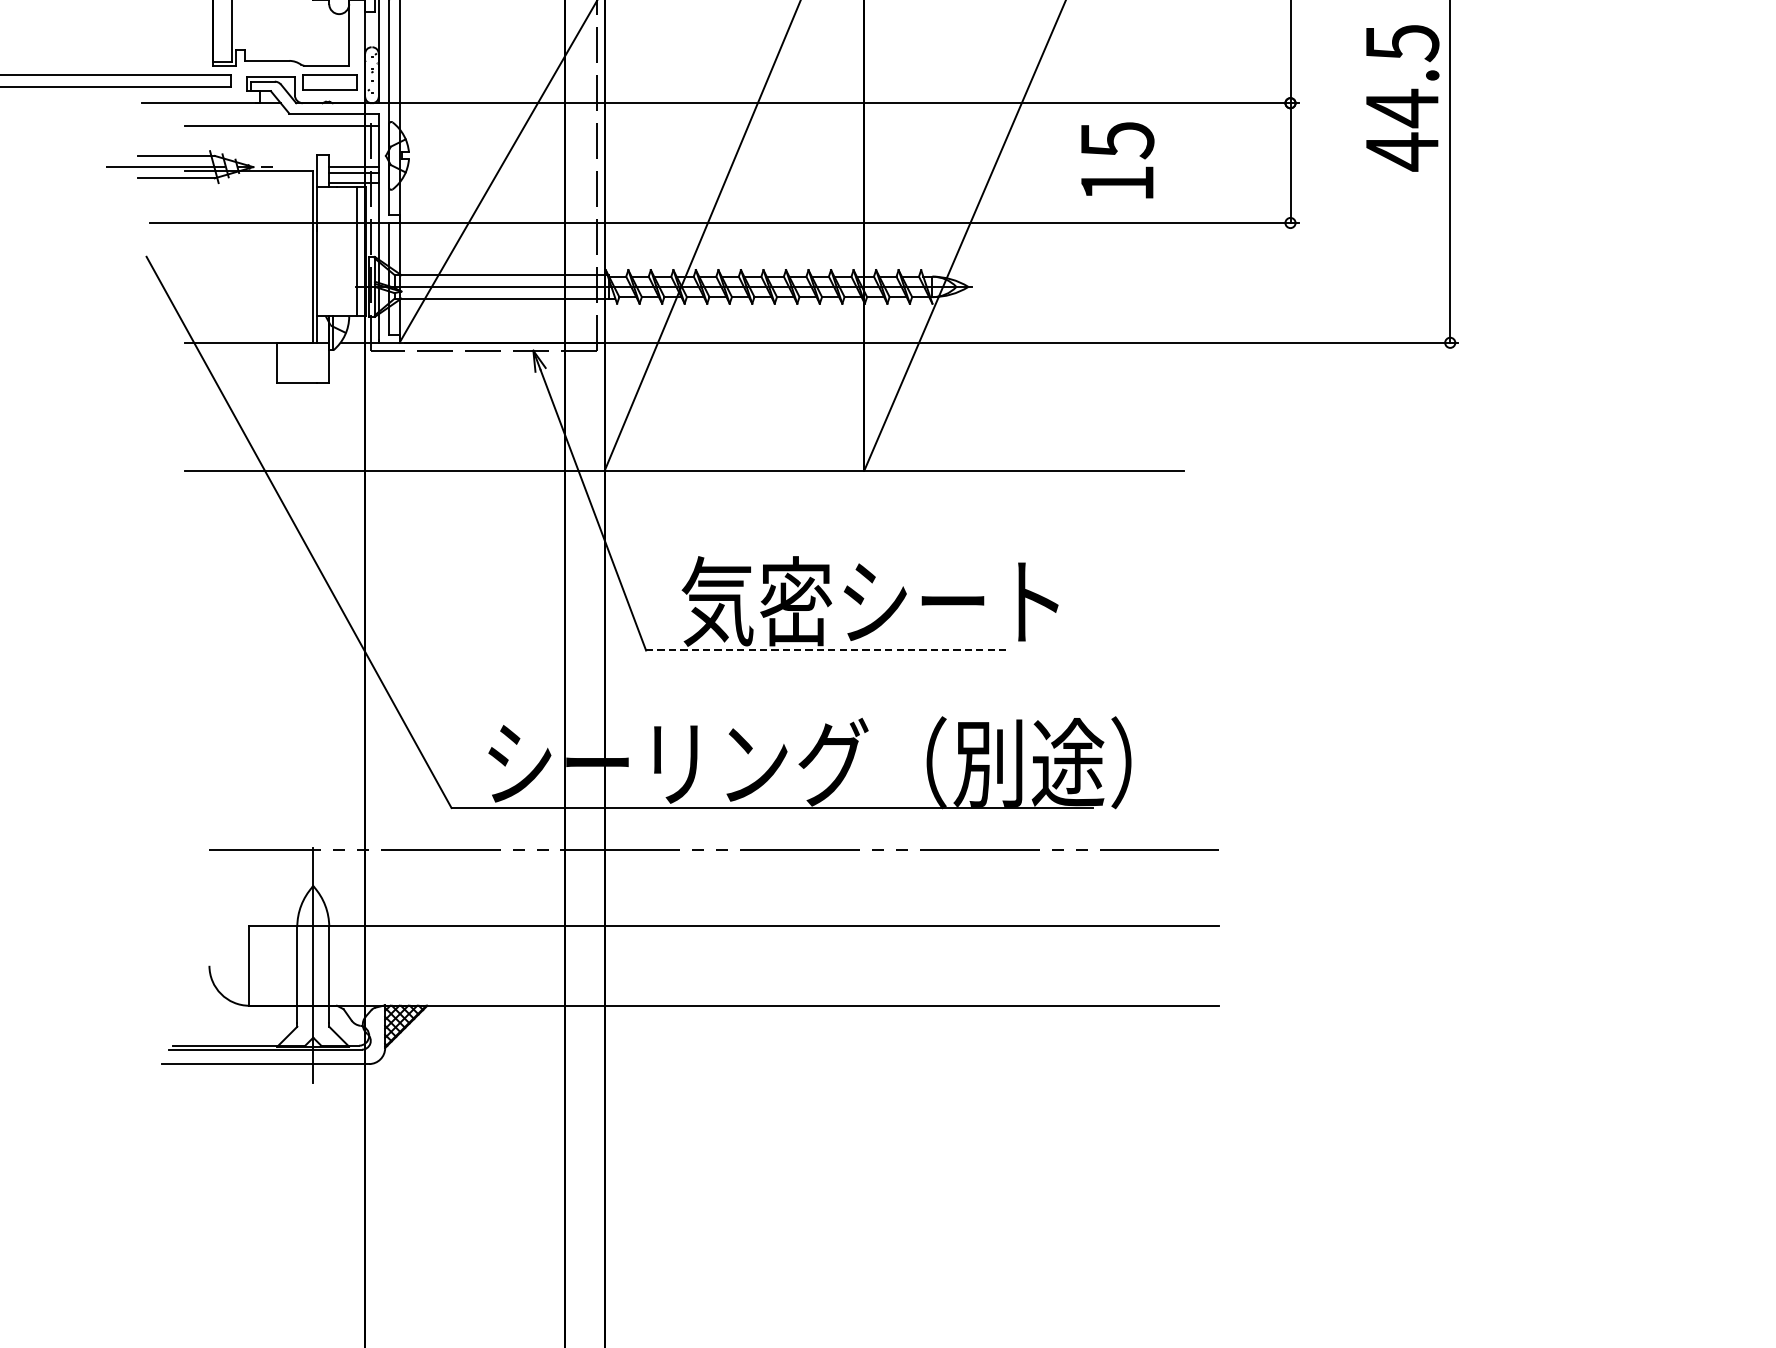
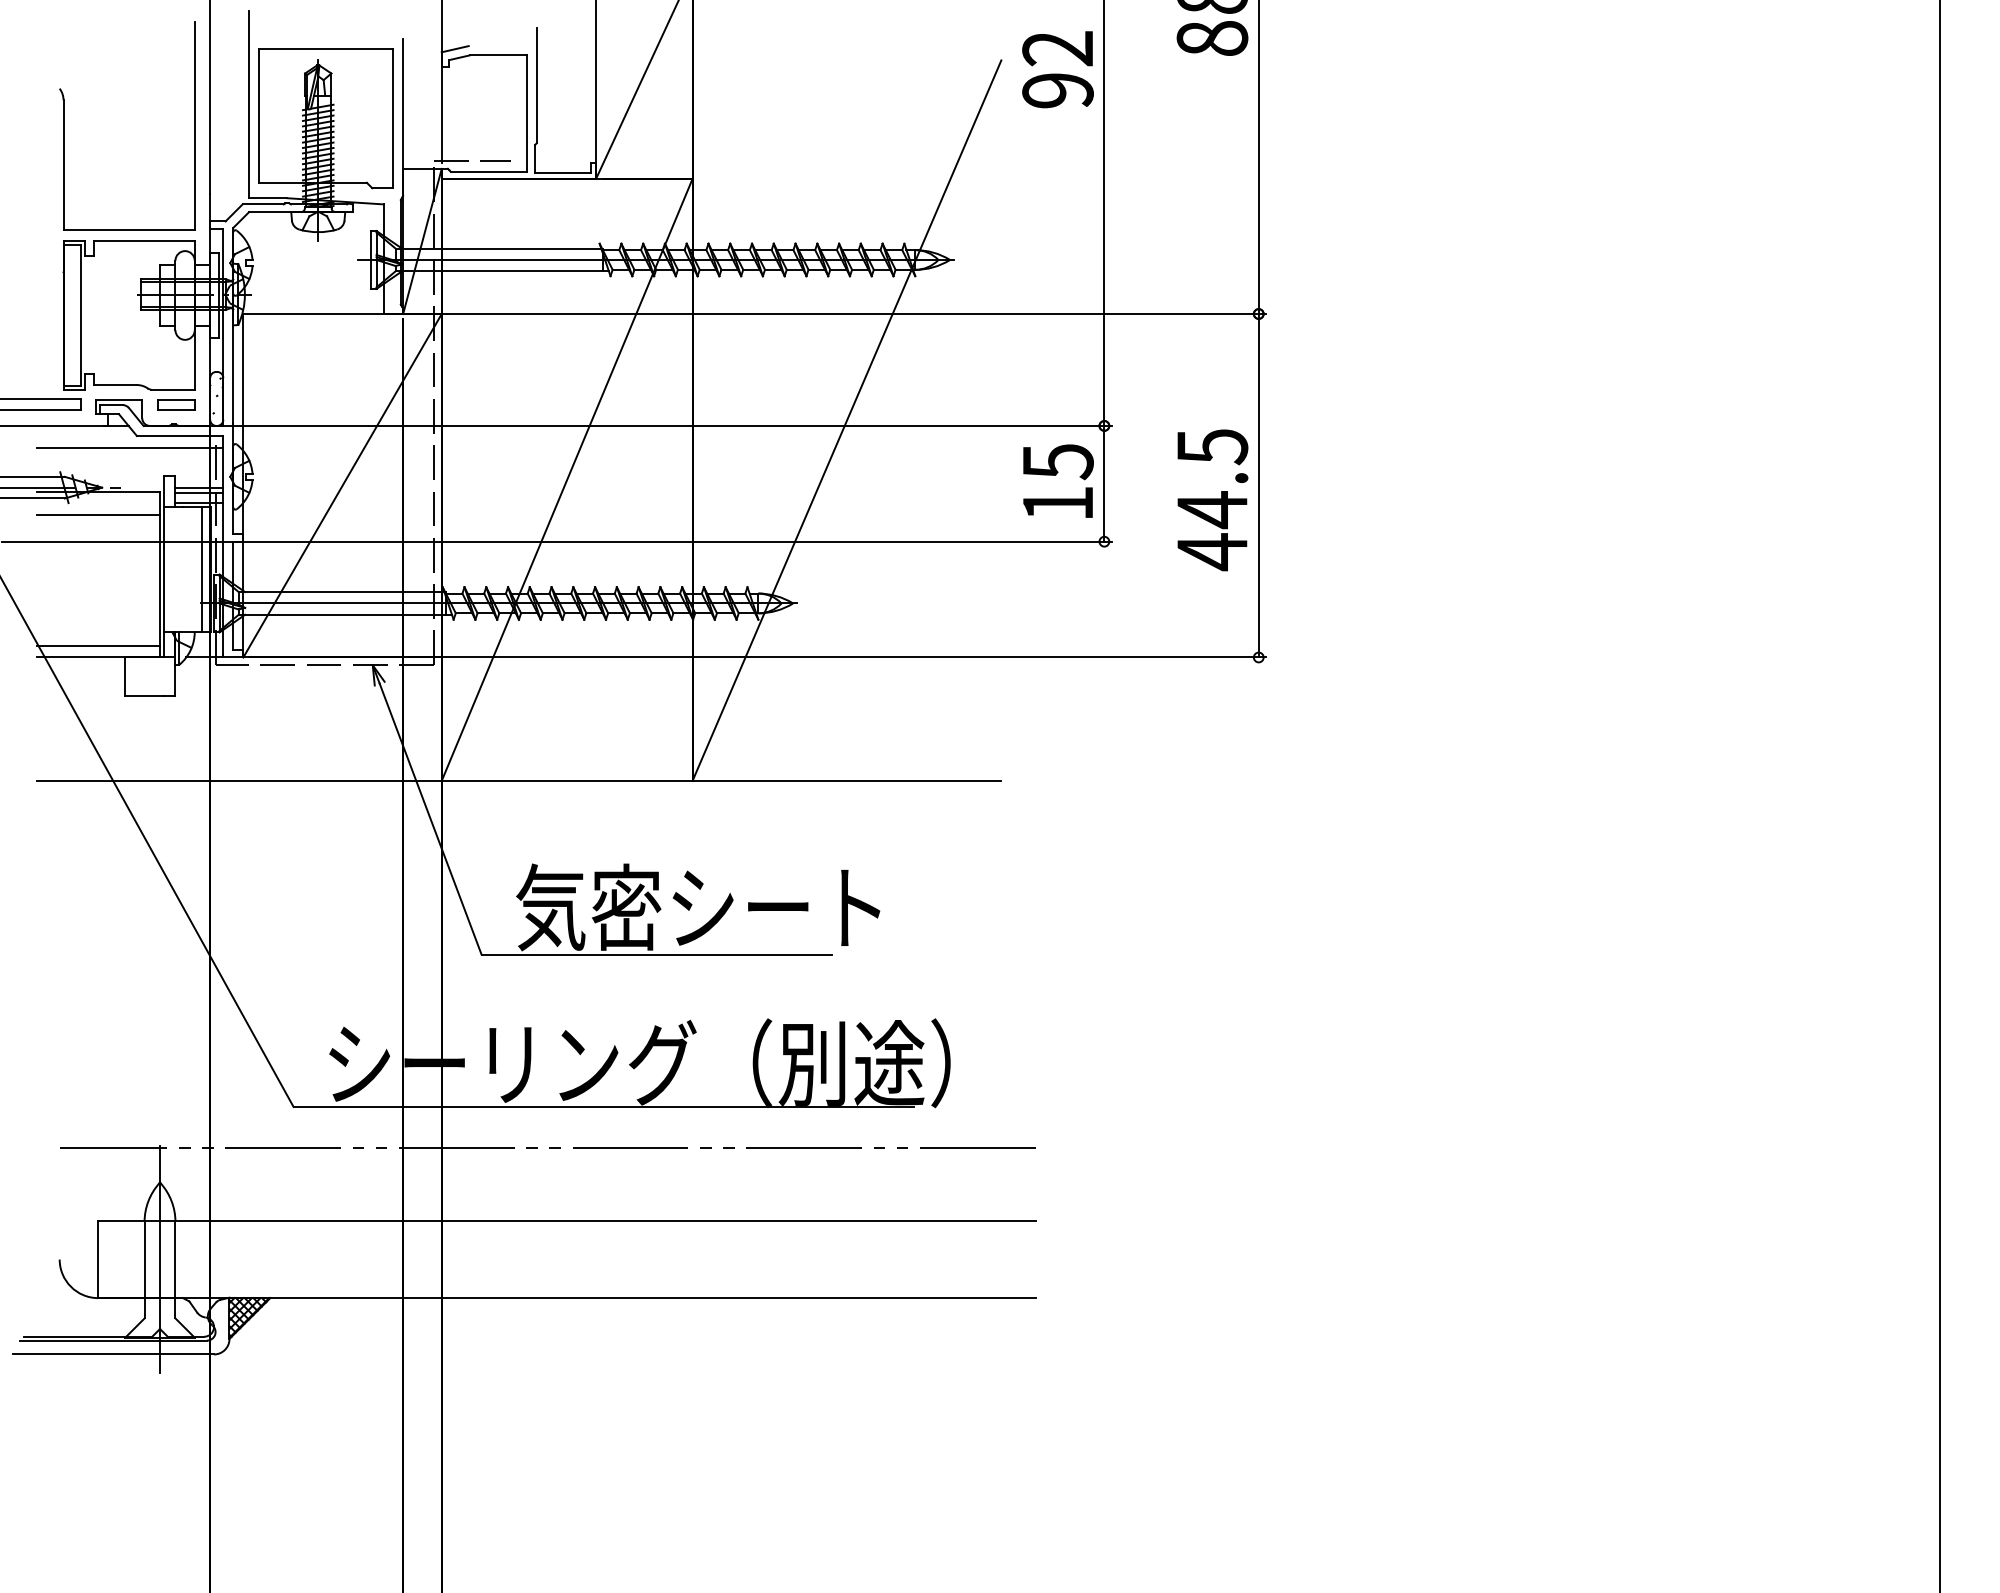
part: (330, 81) -> (176, 404), size x0.71
text: (1402, 98) -> (1212, 500), moved
text: (1117, 159) -> (1058, 480), moved
line: (249, 194) -> (98, 514), added
line: (249, 330) -> (98, 645), added
line: (827, 650) -> (656, 954), dashed -> solid

